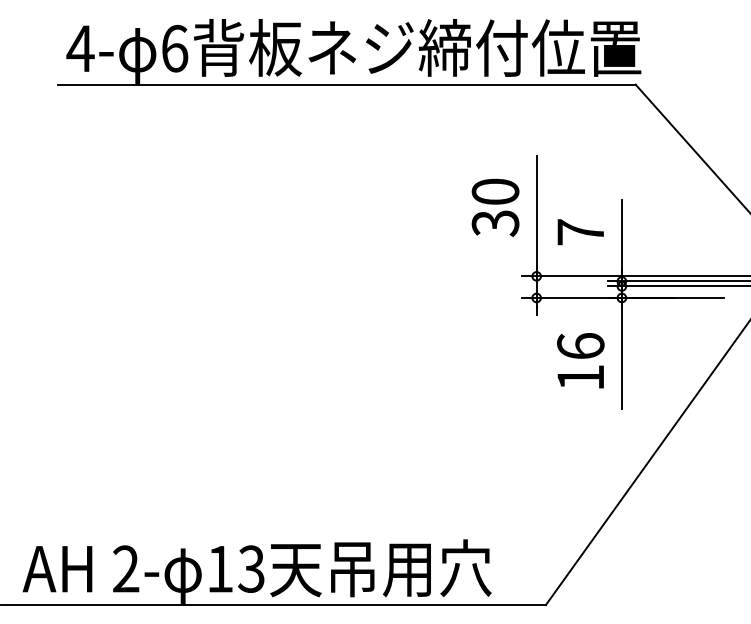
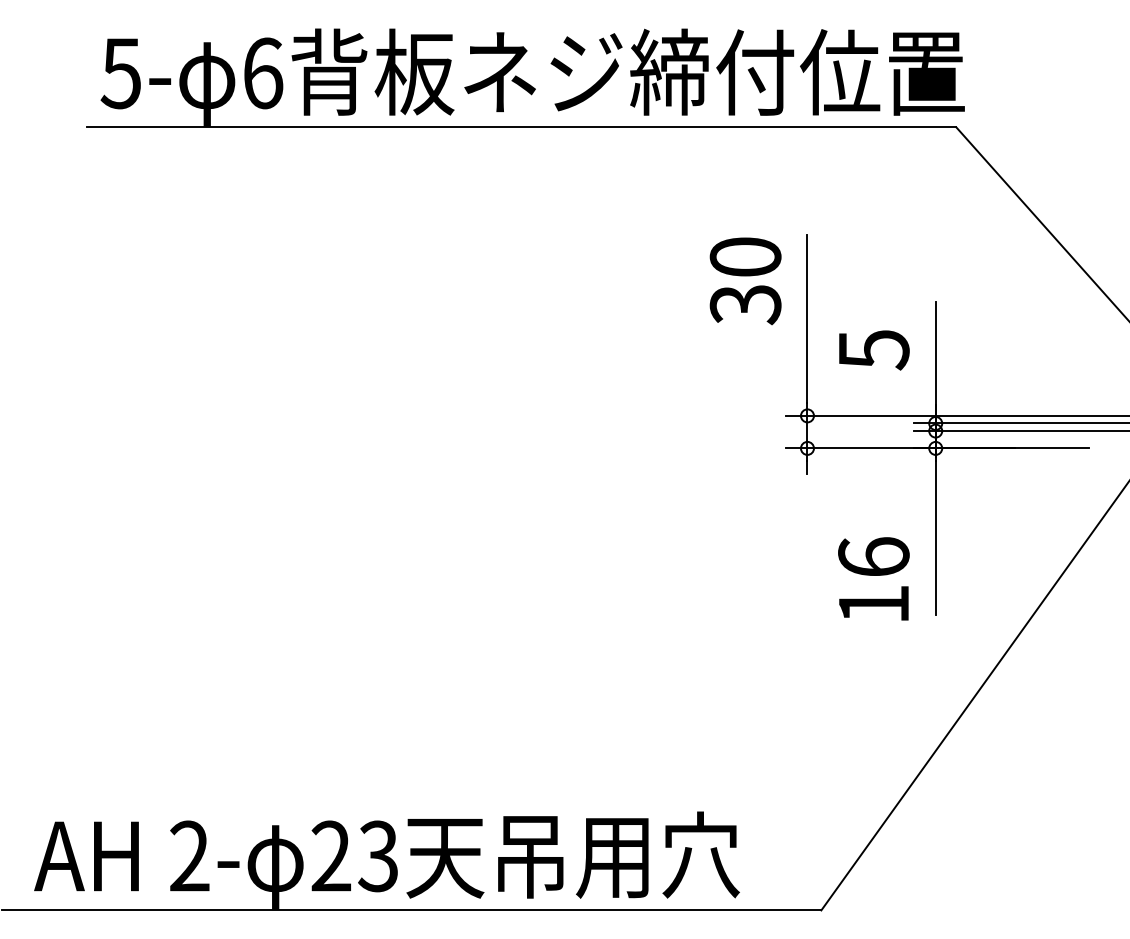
text: (80, 48) -> (121, 73), 4- -> 5-
text: (495, 207) -> (745, 280), moved
text: (580, 232) -> (873, 349), 7 -> 5
text: (580, 360) -> (873, 578), moved
text: (220, 568) -> (331, 855), 13 -> 23

